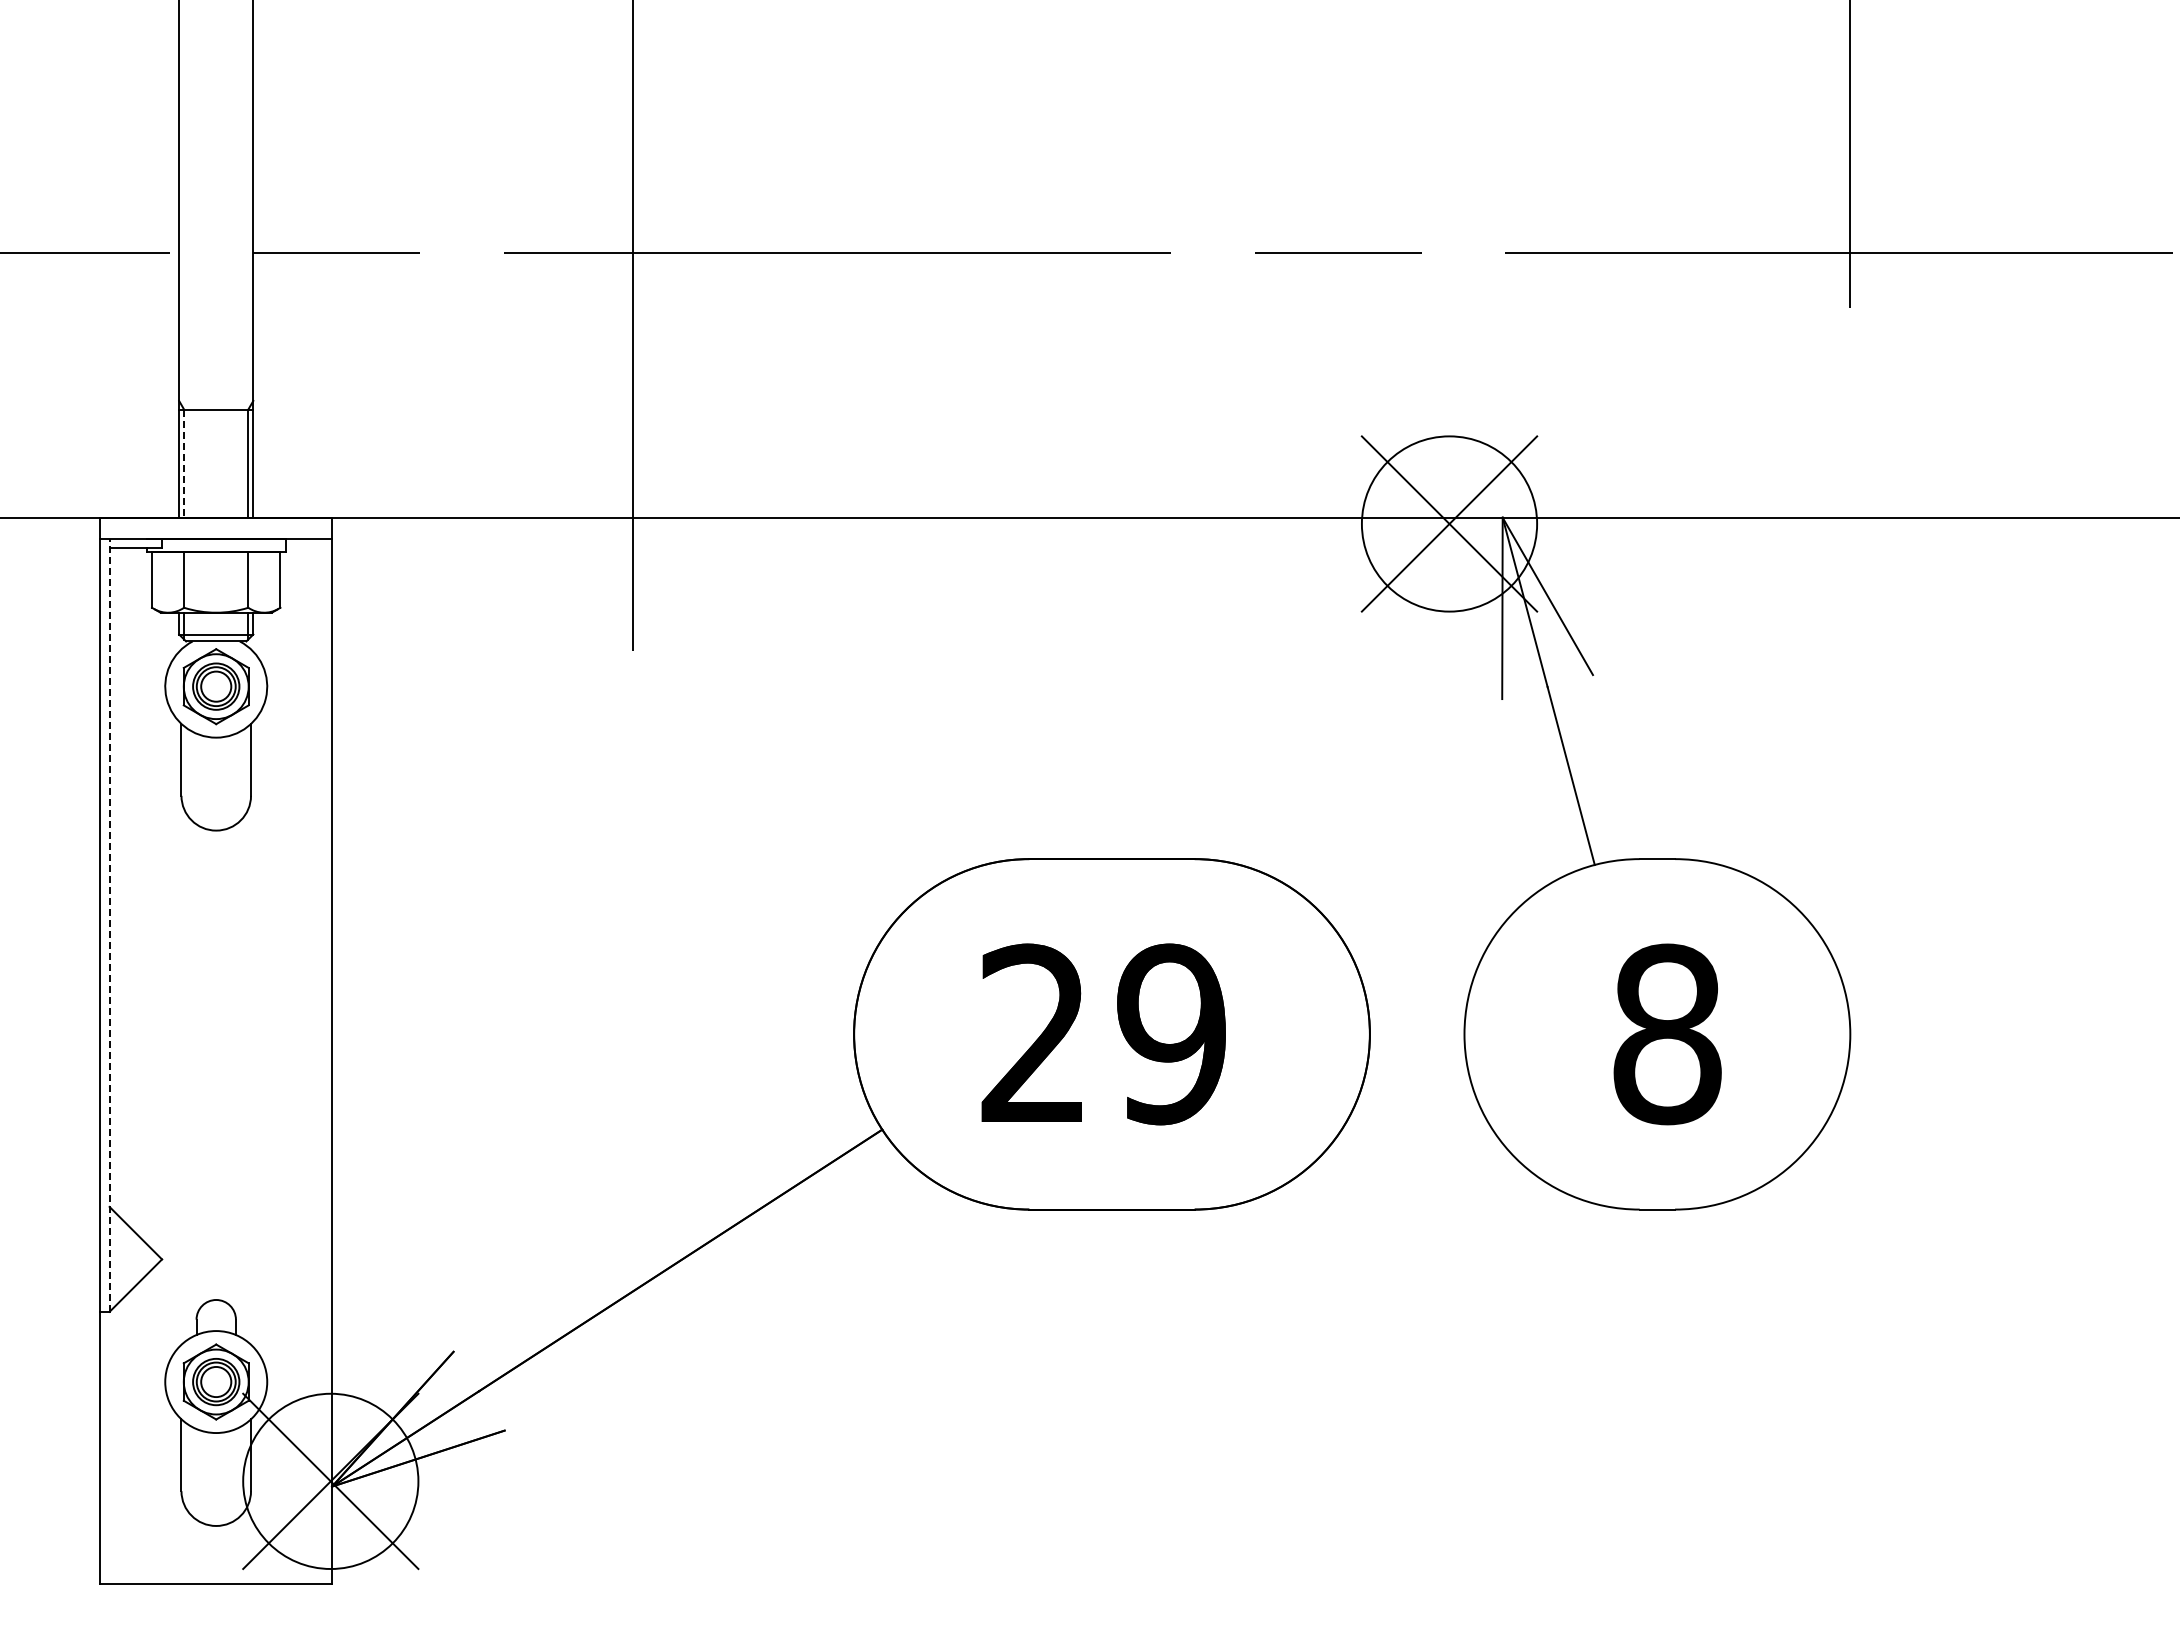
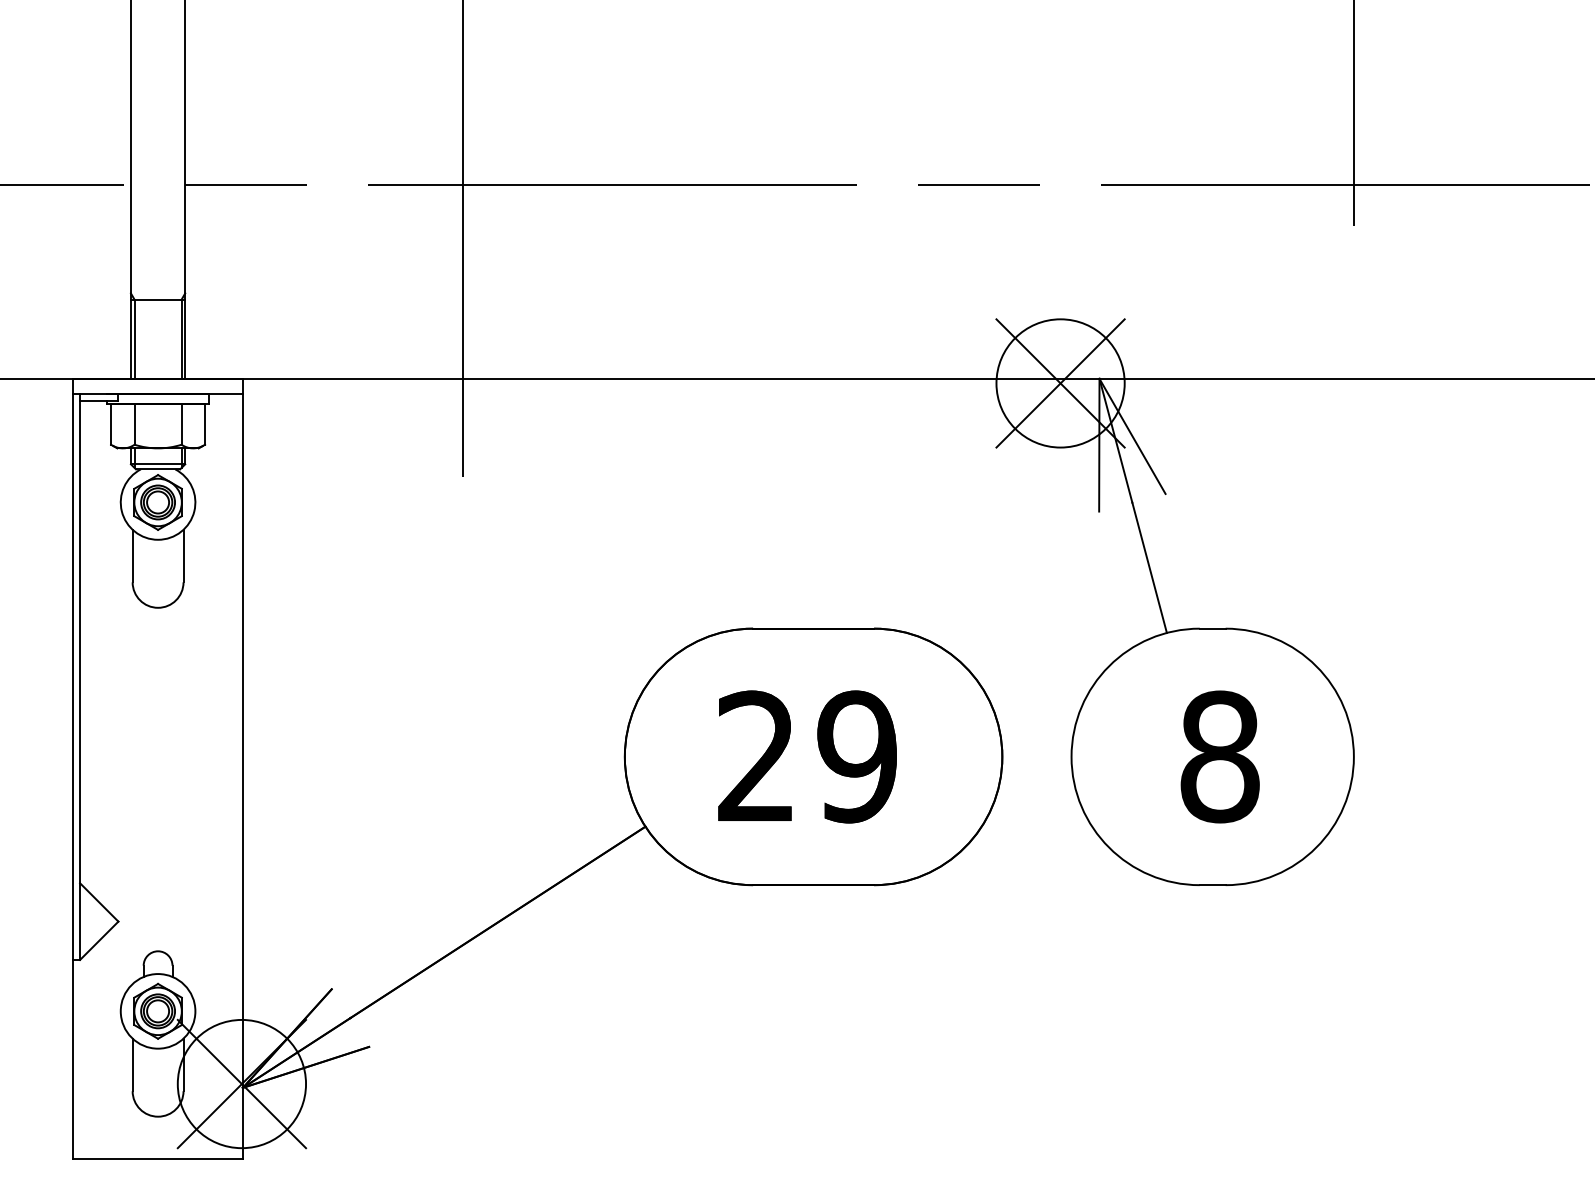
line: (184, 464) -> (134, 339), dashed -> solid
line: (109, 925) -> (79, 677), dashed -> solid

